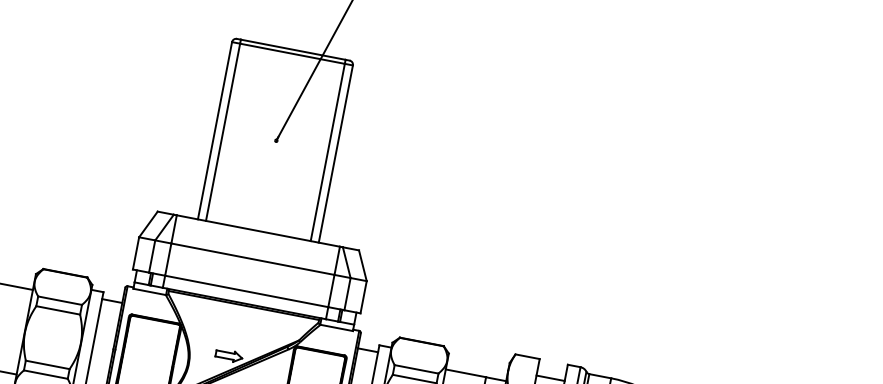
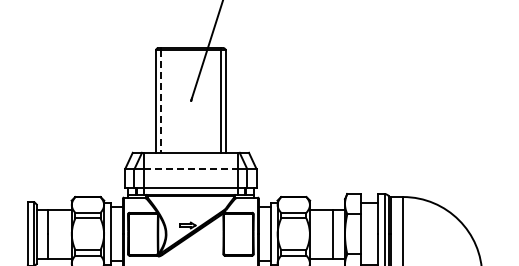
line: (222, 133) -> (160, 102), solid -> dashed
line: (253, 260) -> (191, 169), solid -> dashed

